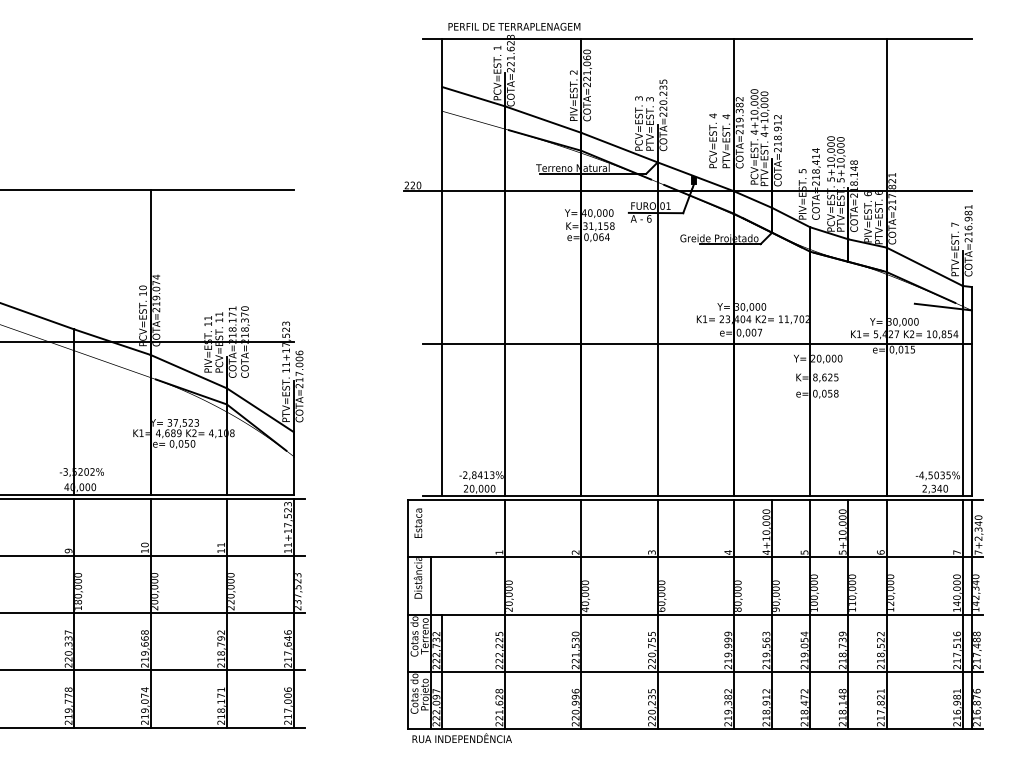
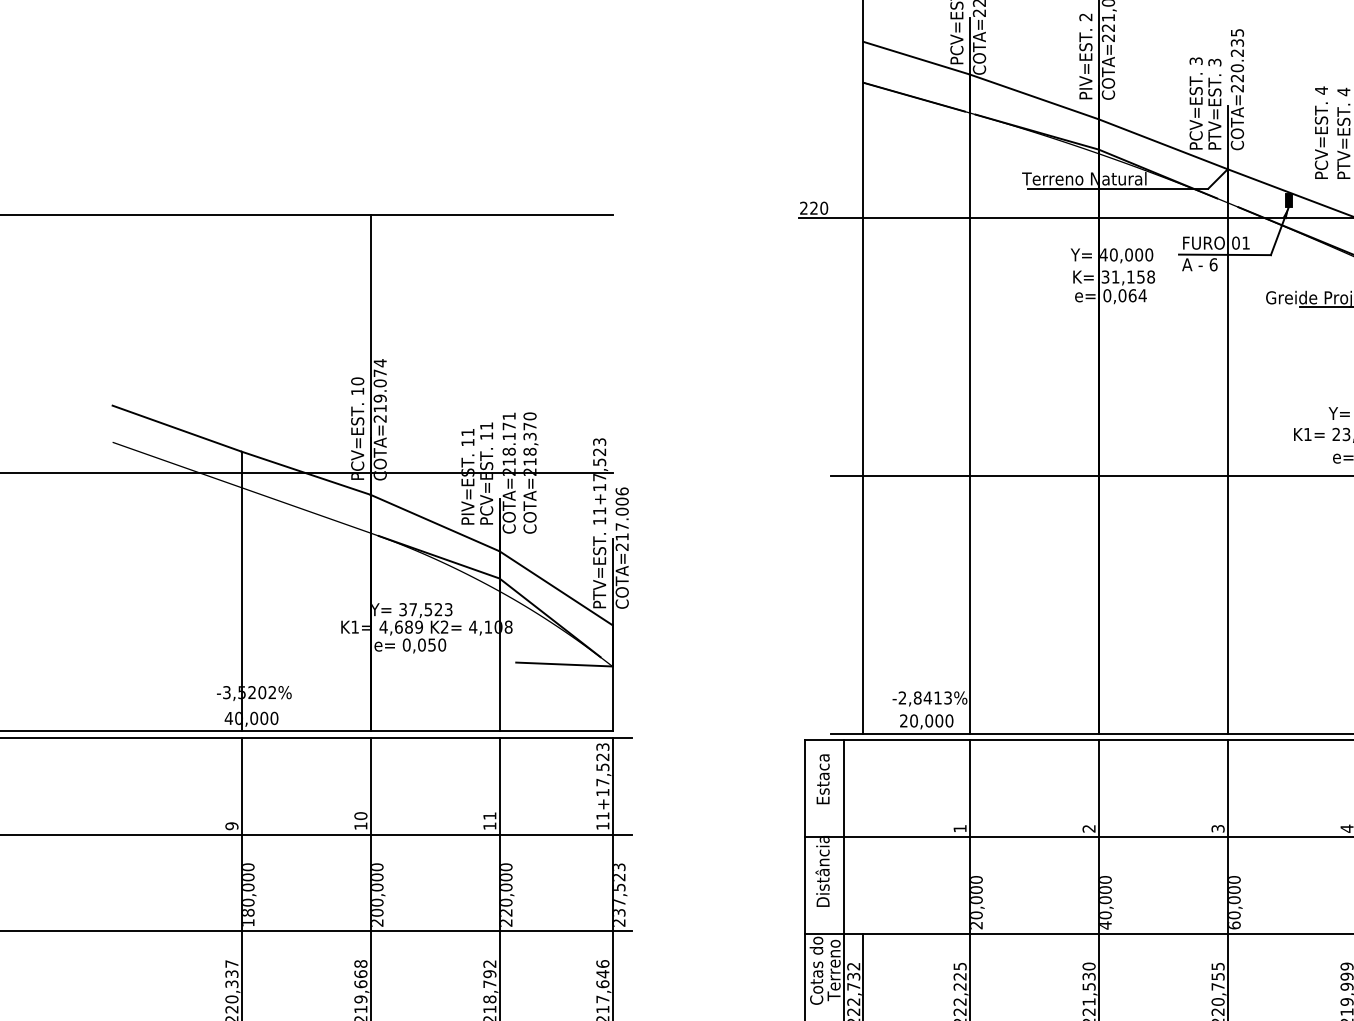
line: (472, 119) -> (914, 96), added
line: (264, 455) -> (563, 664), added
line: (430, 528) -> (843, 788), added

